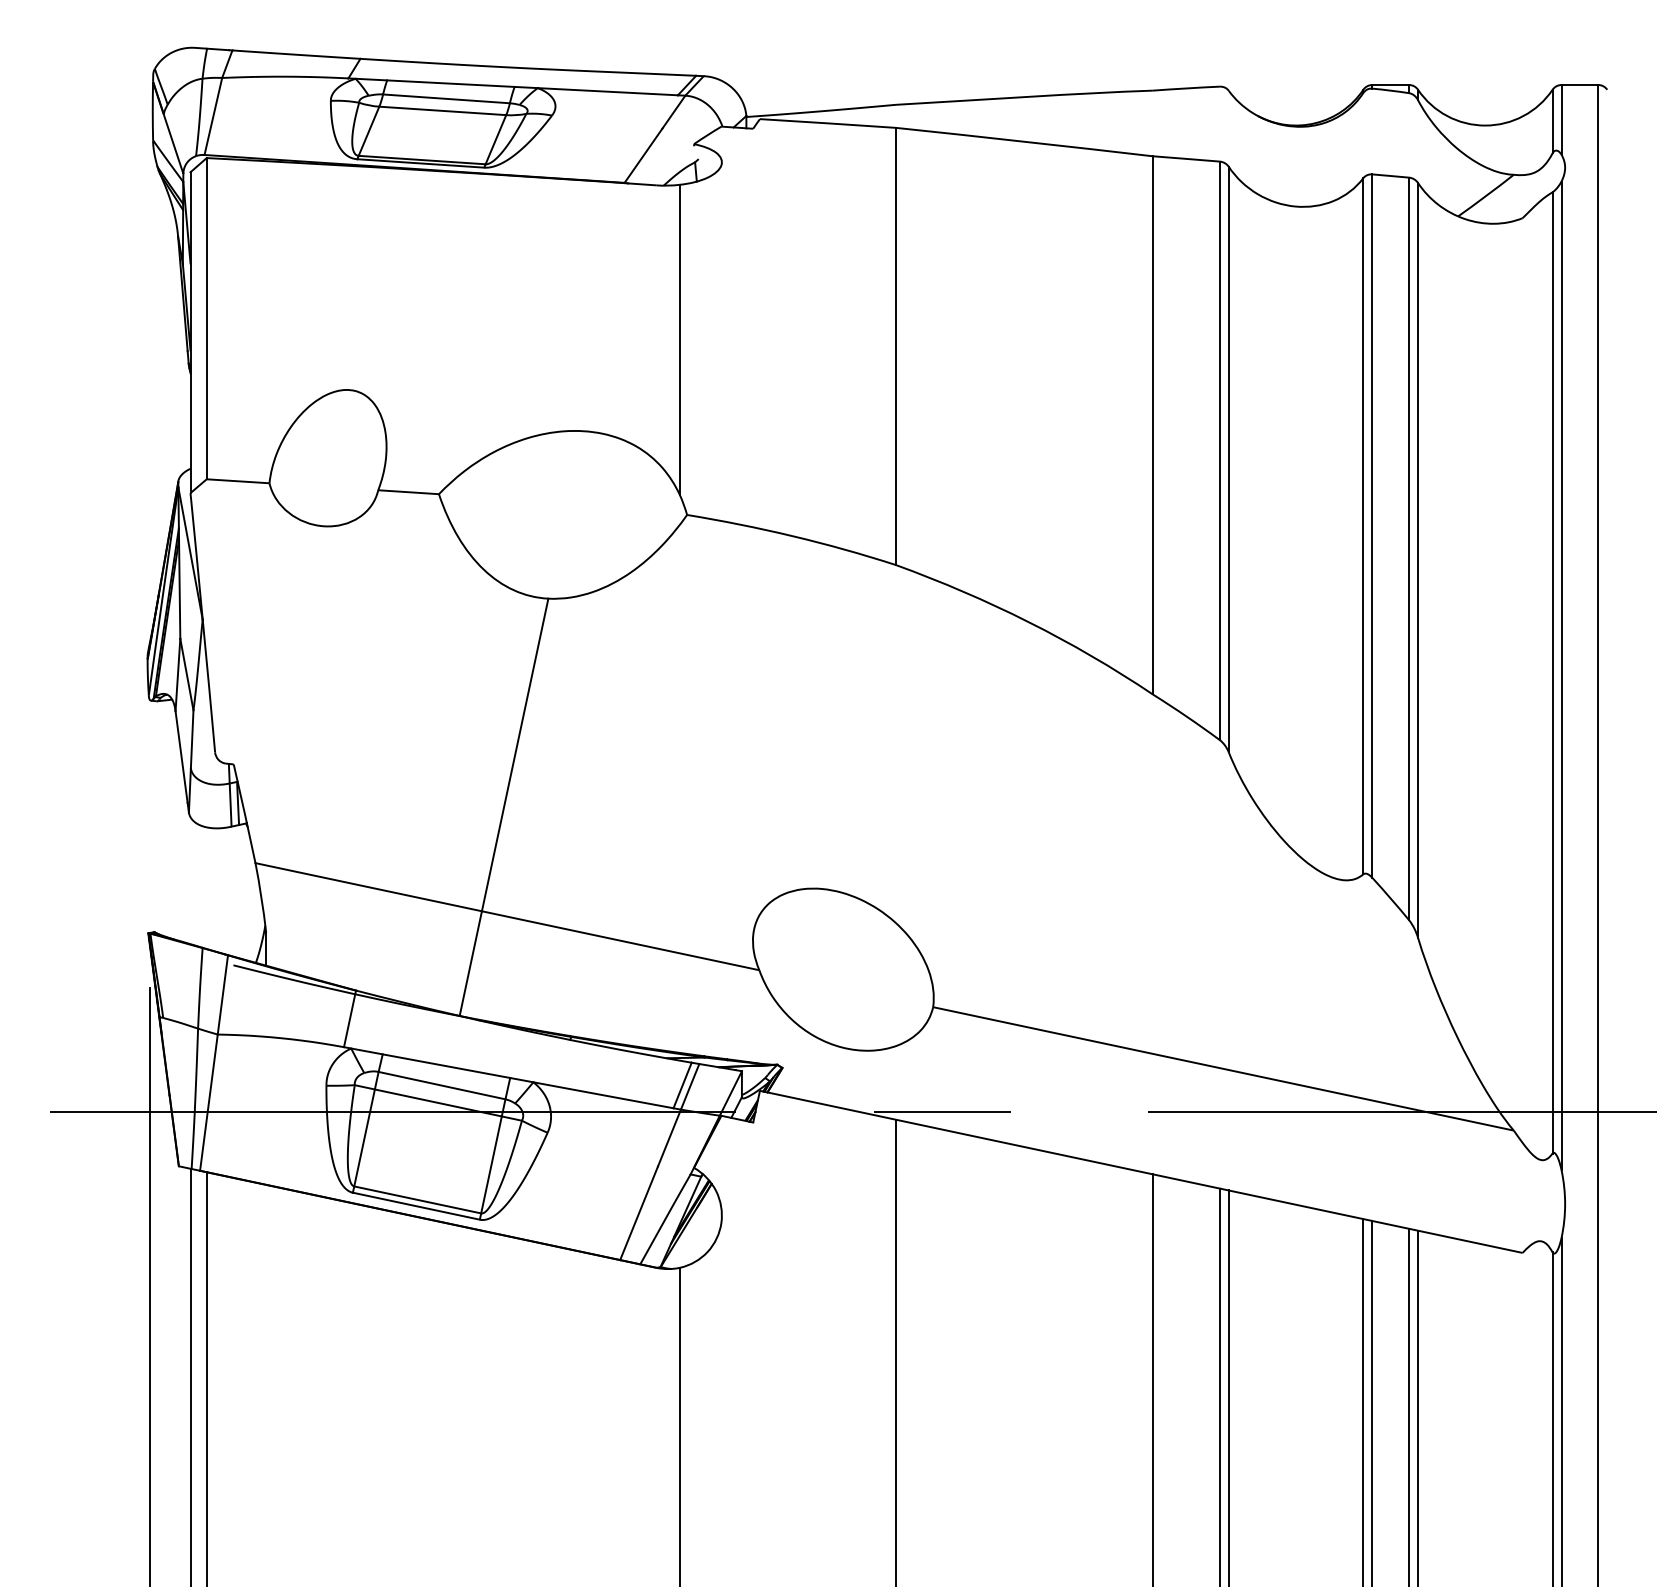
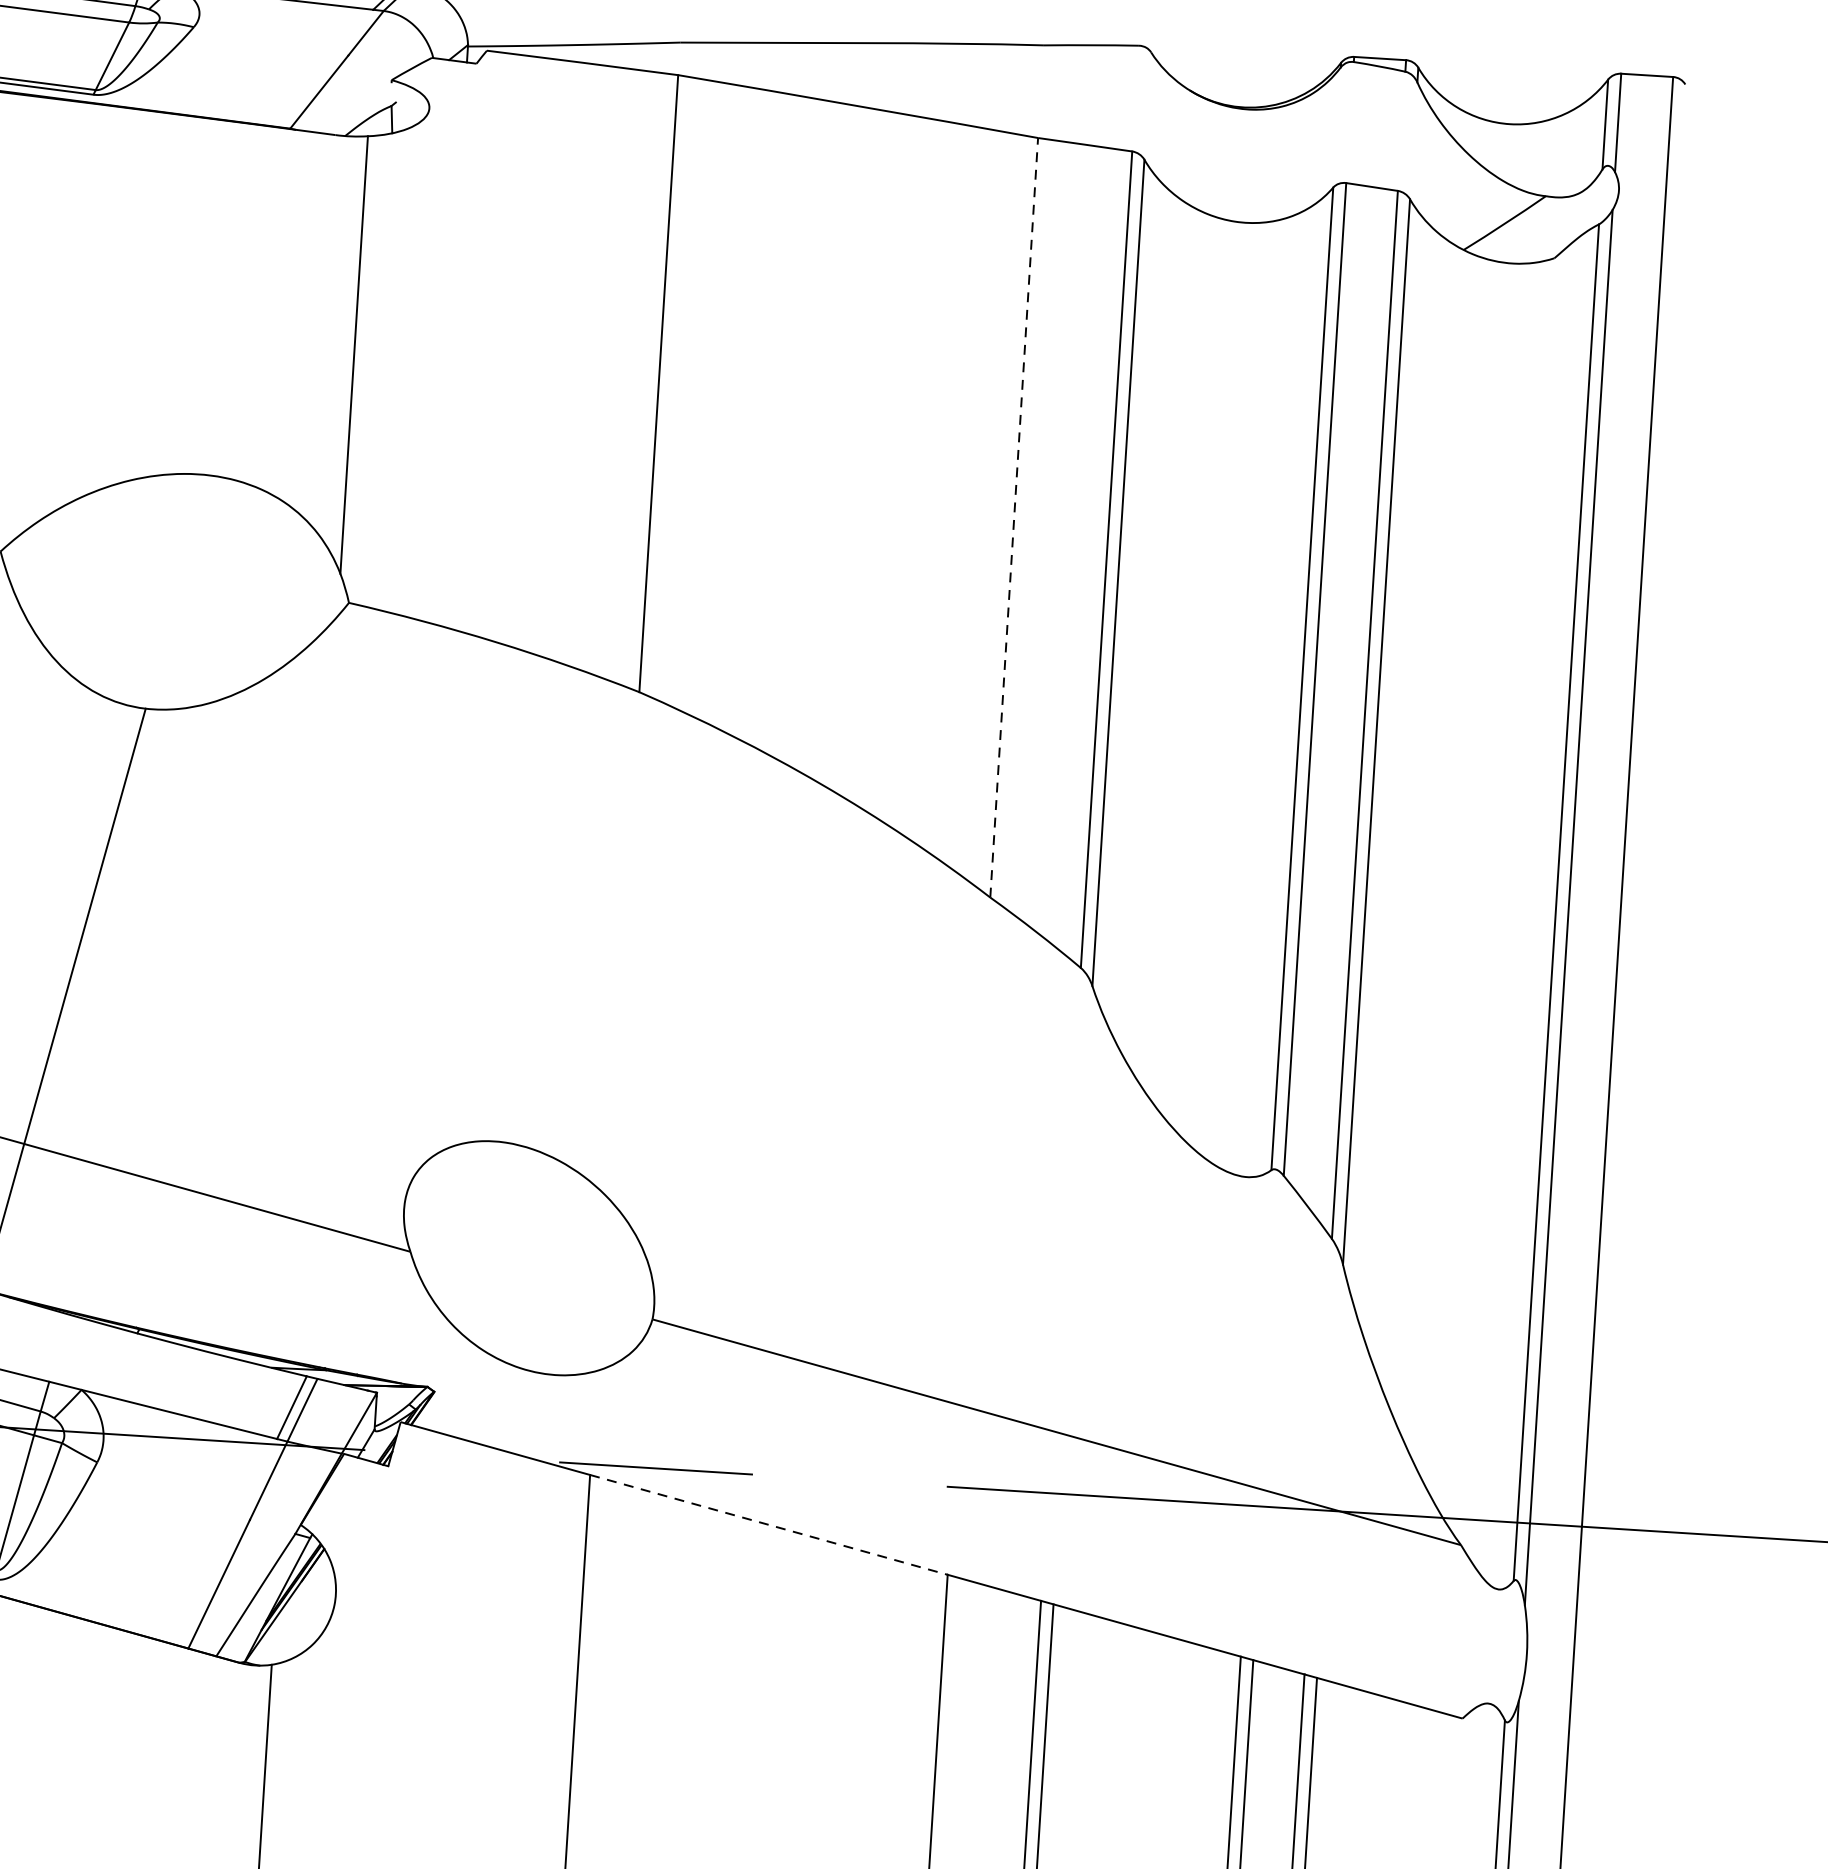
line: (1152, 424) -> (1013, 516), solid -> dashed
line: (1024, 1147) -> (768, 1525), solid -> dashed

